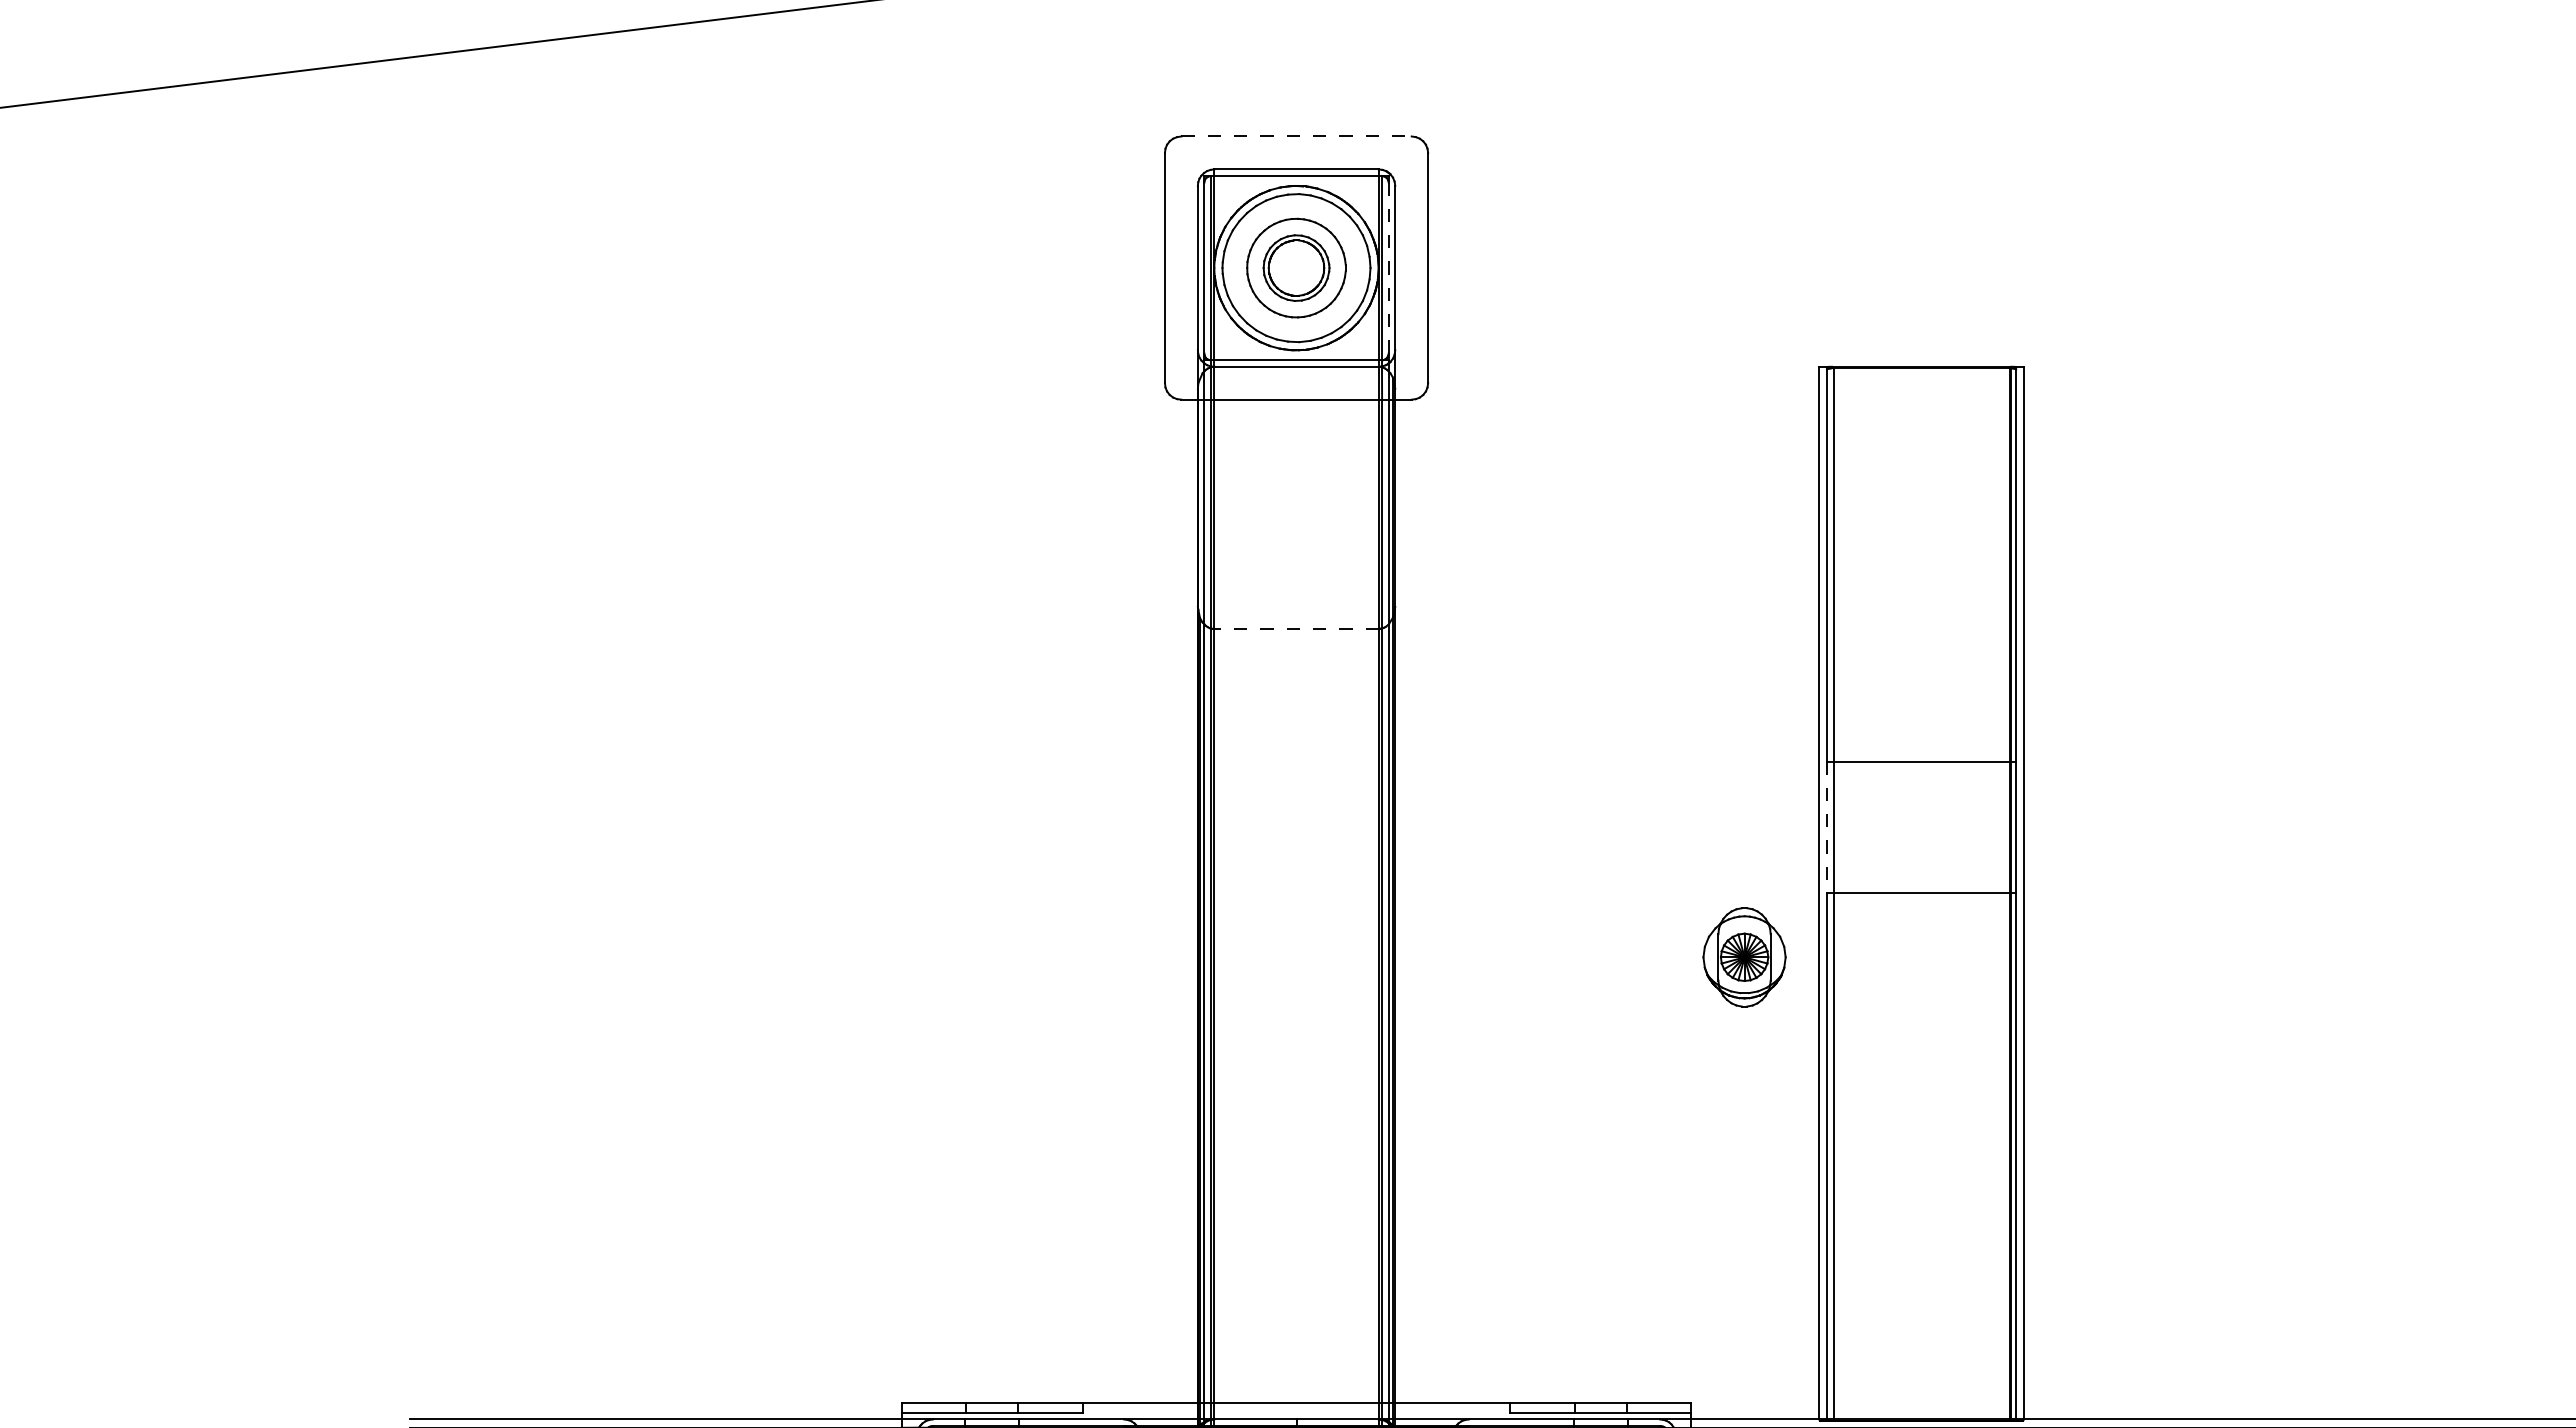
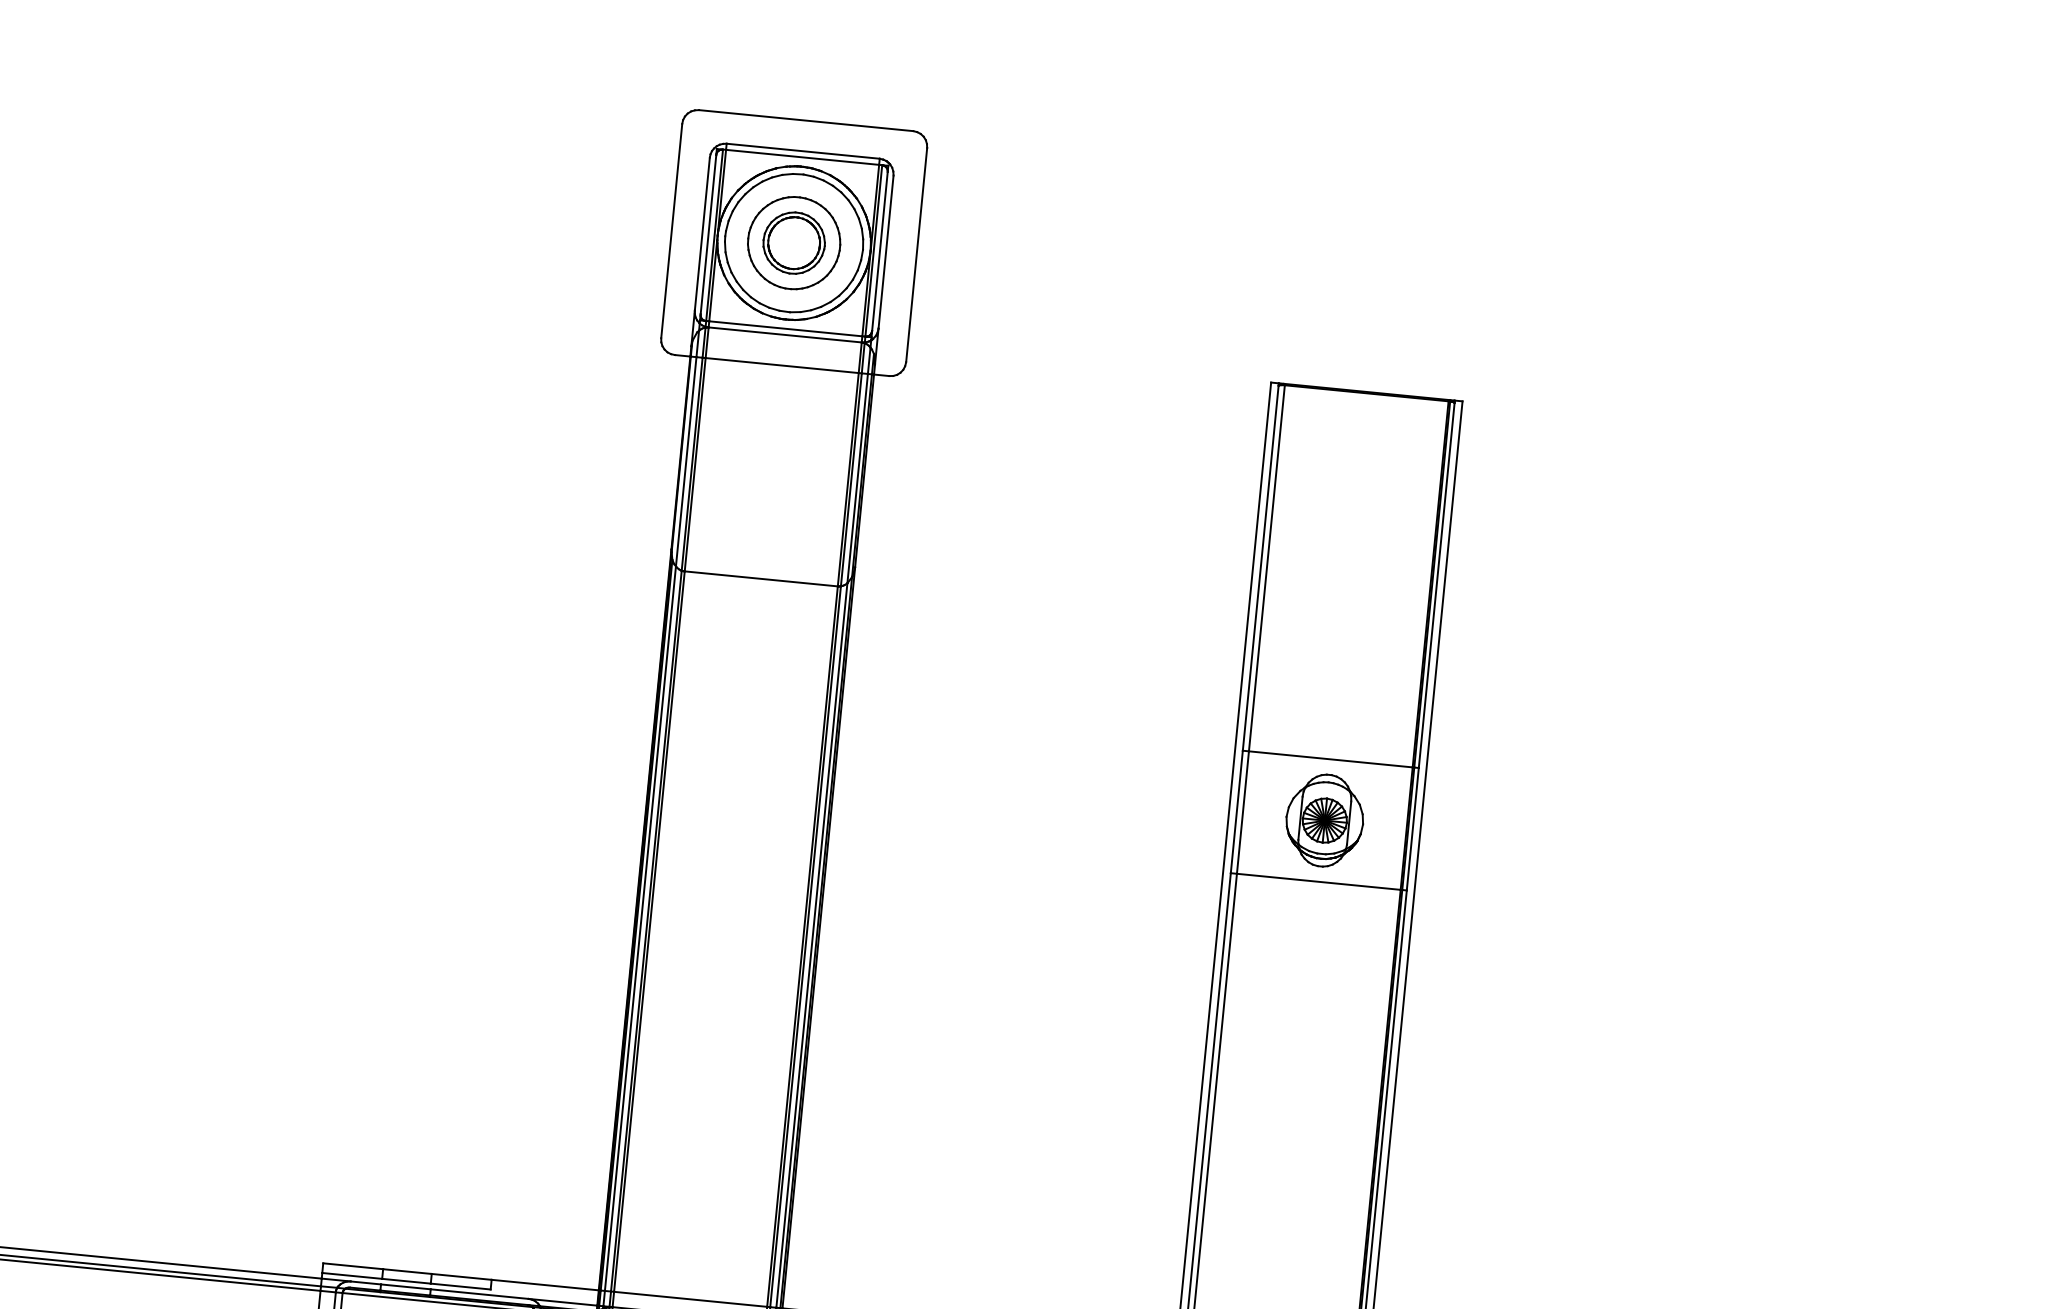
line: (1297, 136) -> (807, 120), dashed -> solid
line: (1388, 268) -> (879, 251), dashed -> solid
line: (1296, 628) -> (761, 578), dashed -> solid
line: (1827, 827) -> (1237, 812), dashed -> solid
part: (1744, 957) -> (1324, 820), moved

